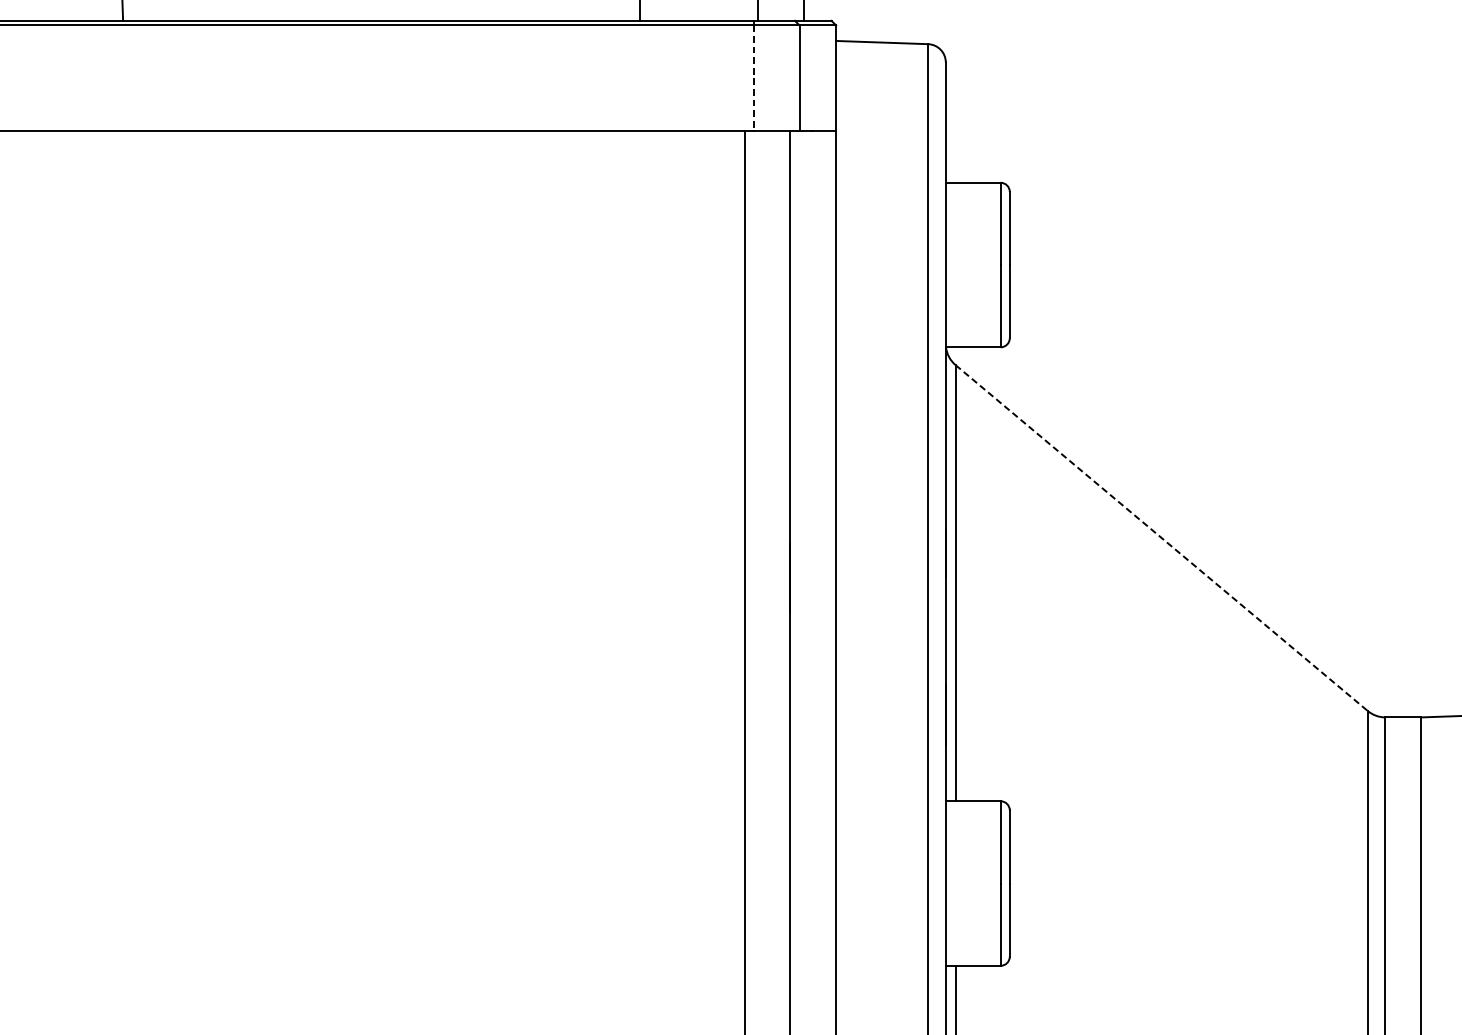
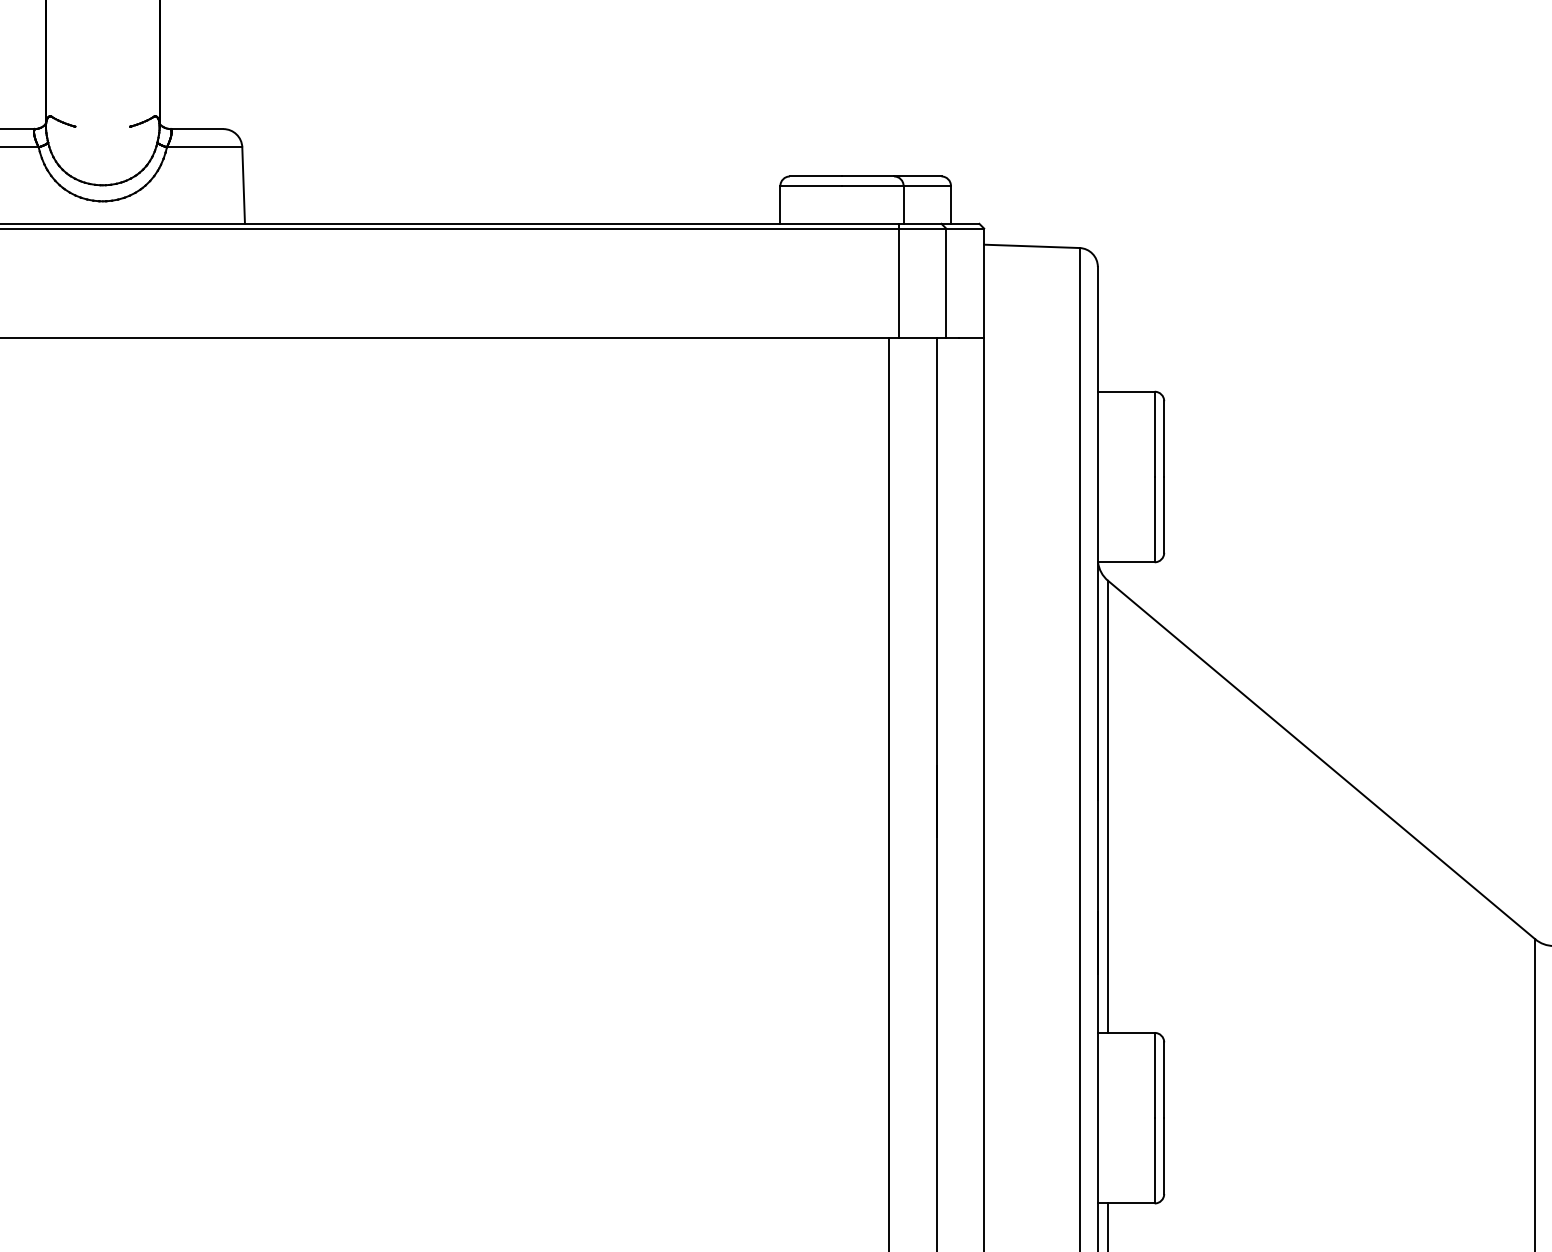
line: (753, 78) -> (898, 283), dashed -> solid
line: (1161, 538) -> (1321, 760), dashed -> solid

